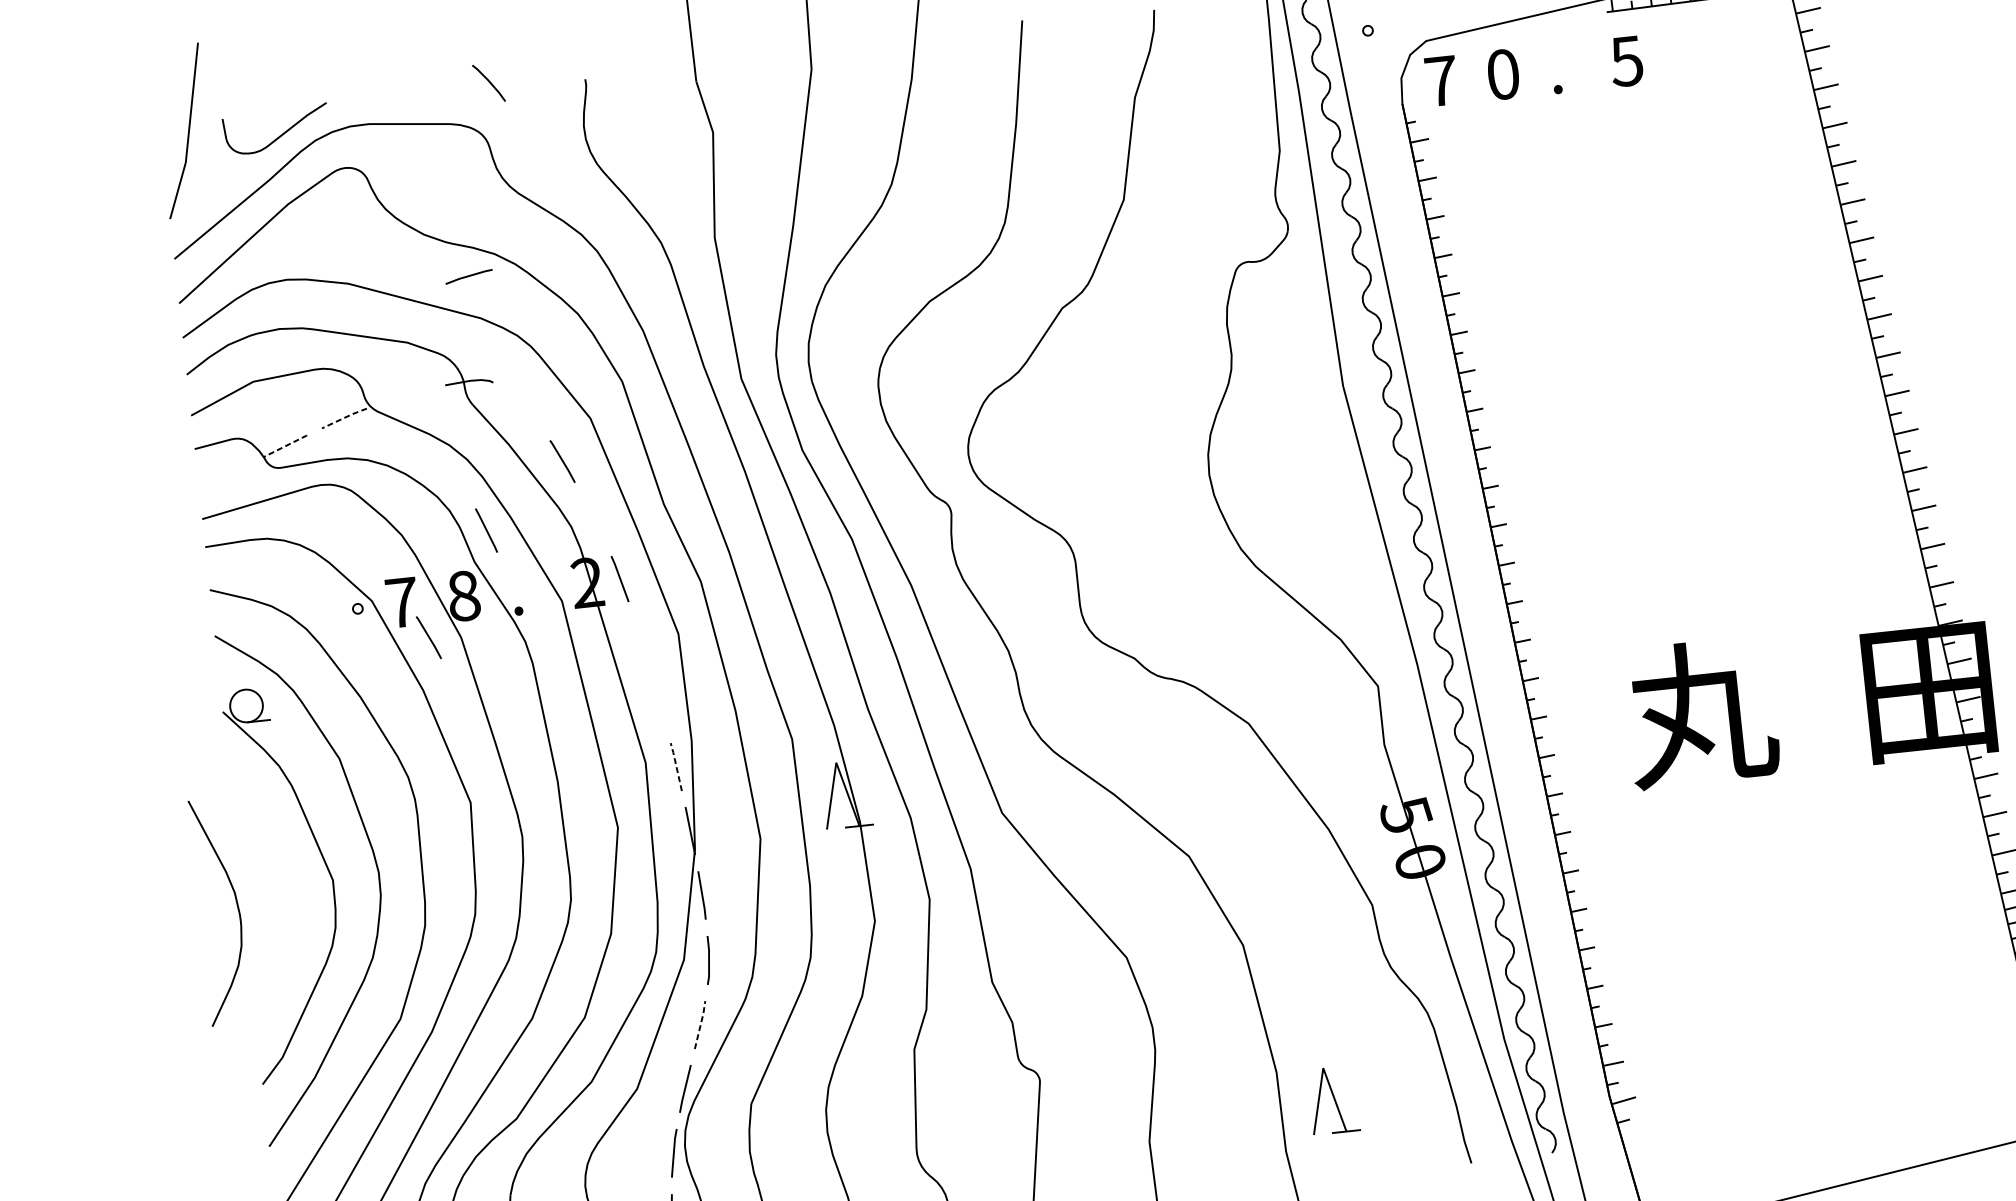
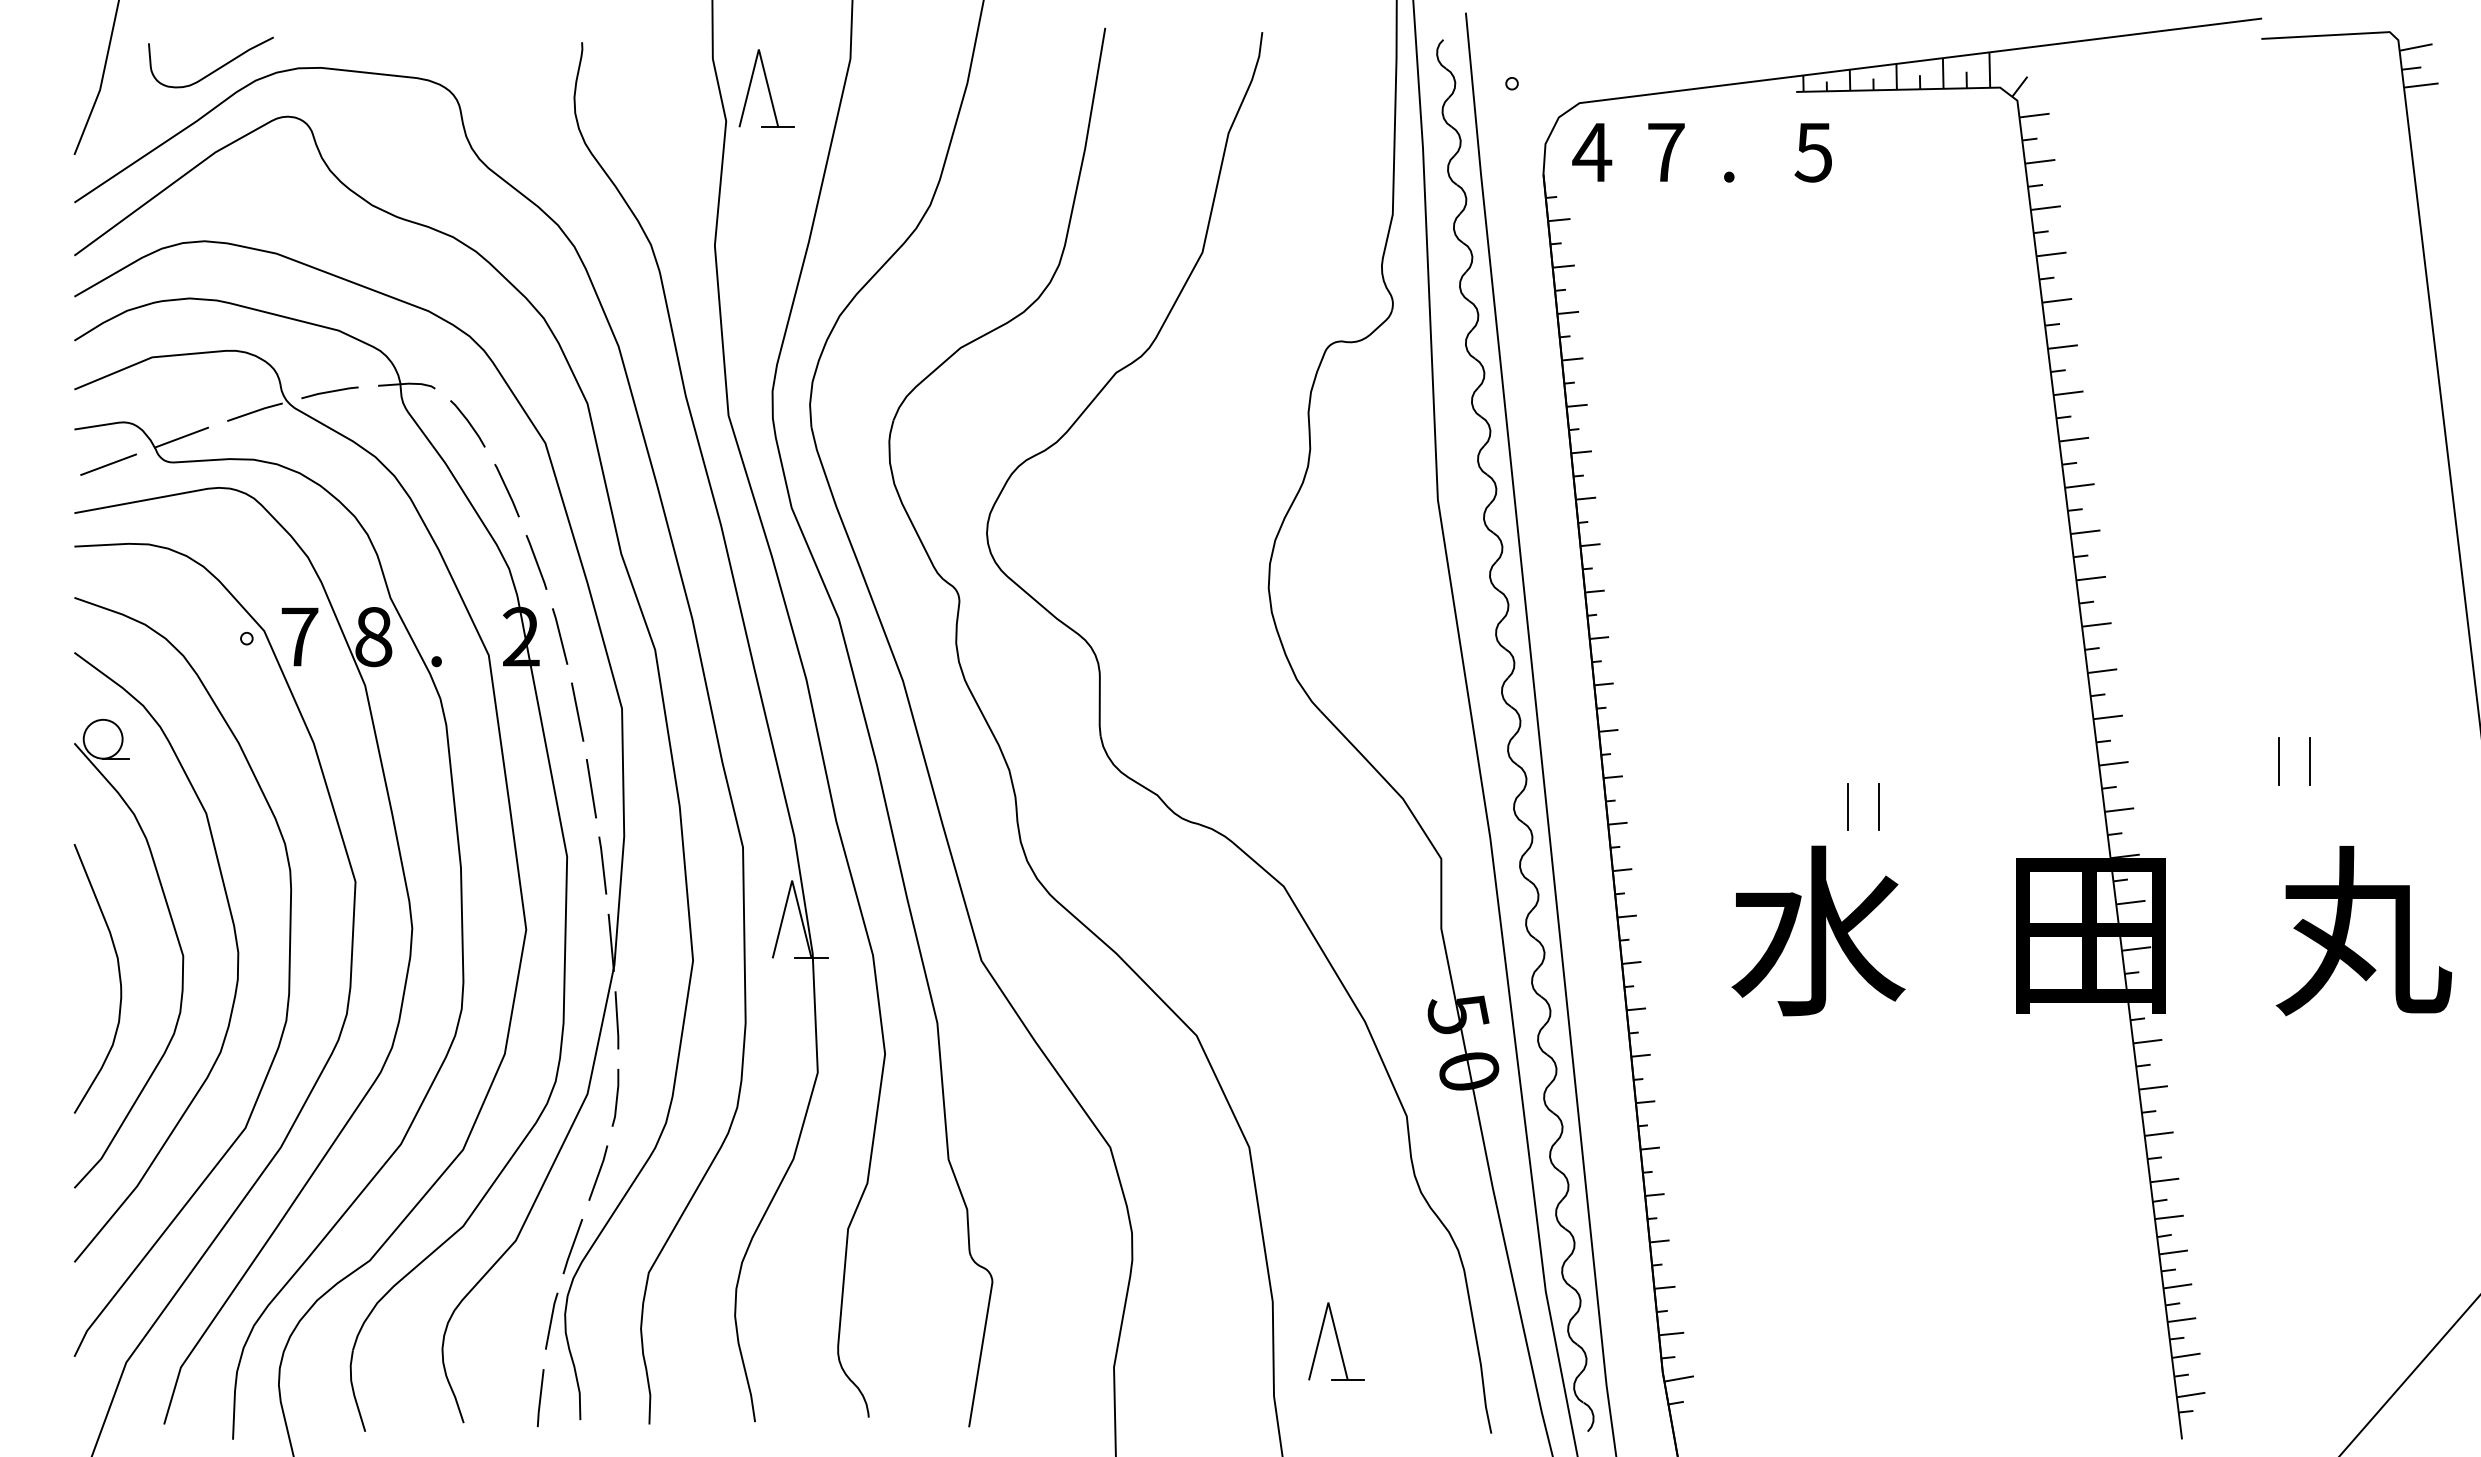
text: (1503, 74) -> (1666, 152), 0 -> 7
text: (1441, 81) -> (1592, 152), 7 -> 4
line: (488, 82) -> (467, 422), moved
part: (743, 101) -> (766, 88), added
line: (468, 276) -> (329, 392), moved
line: (344, 417) -> (255, 411), dashed -> solid
line: (285, 446) -> (182, 437), dashed -> solid
line: (226, 475) -> (108, 464), added
line: (486, 530) -> (536, 562), moved
line: (1740, 603) -> (1879, 806), added
line: (1713, 606) -> (1847, 806), added
line: (428, 637) -> (326, 681), removed
line: (641, 640) -> (577, 711), added
line: (659, 703) -> (591, 788), added
text: (1701, 712) -> (1819, 930), 丸 -> 水
line: (675, 766) -> (602, 864), dashed -> solid
curve: (236, 906) -> (118, 974), moved
line: (701, 1024) -> (599, 1172), dashed -> solid

